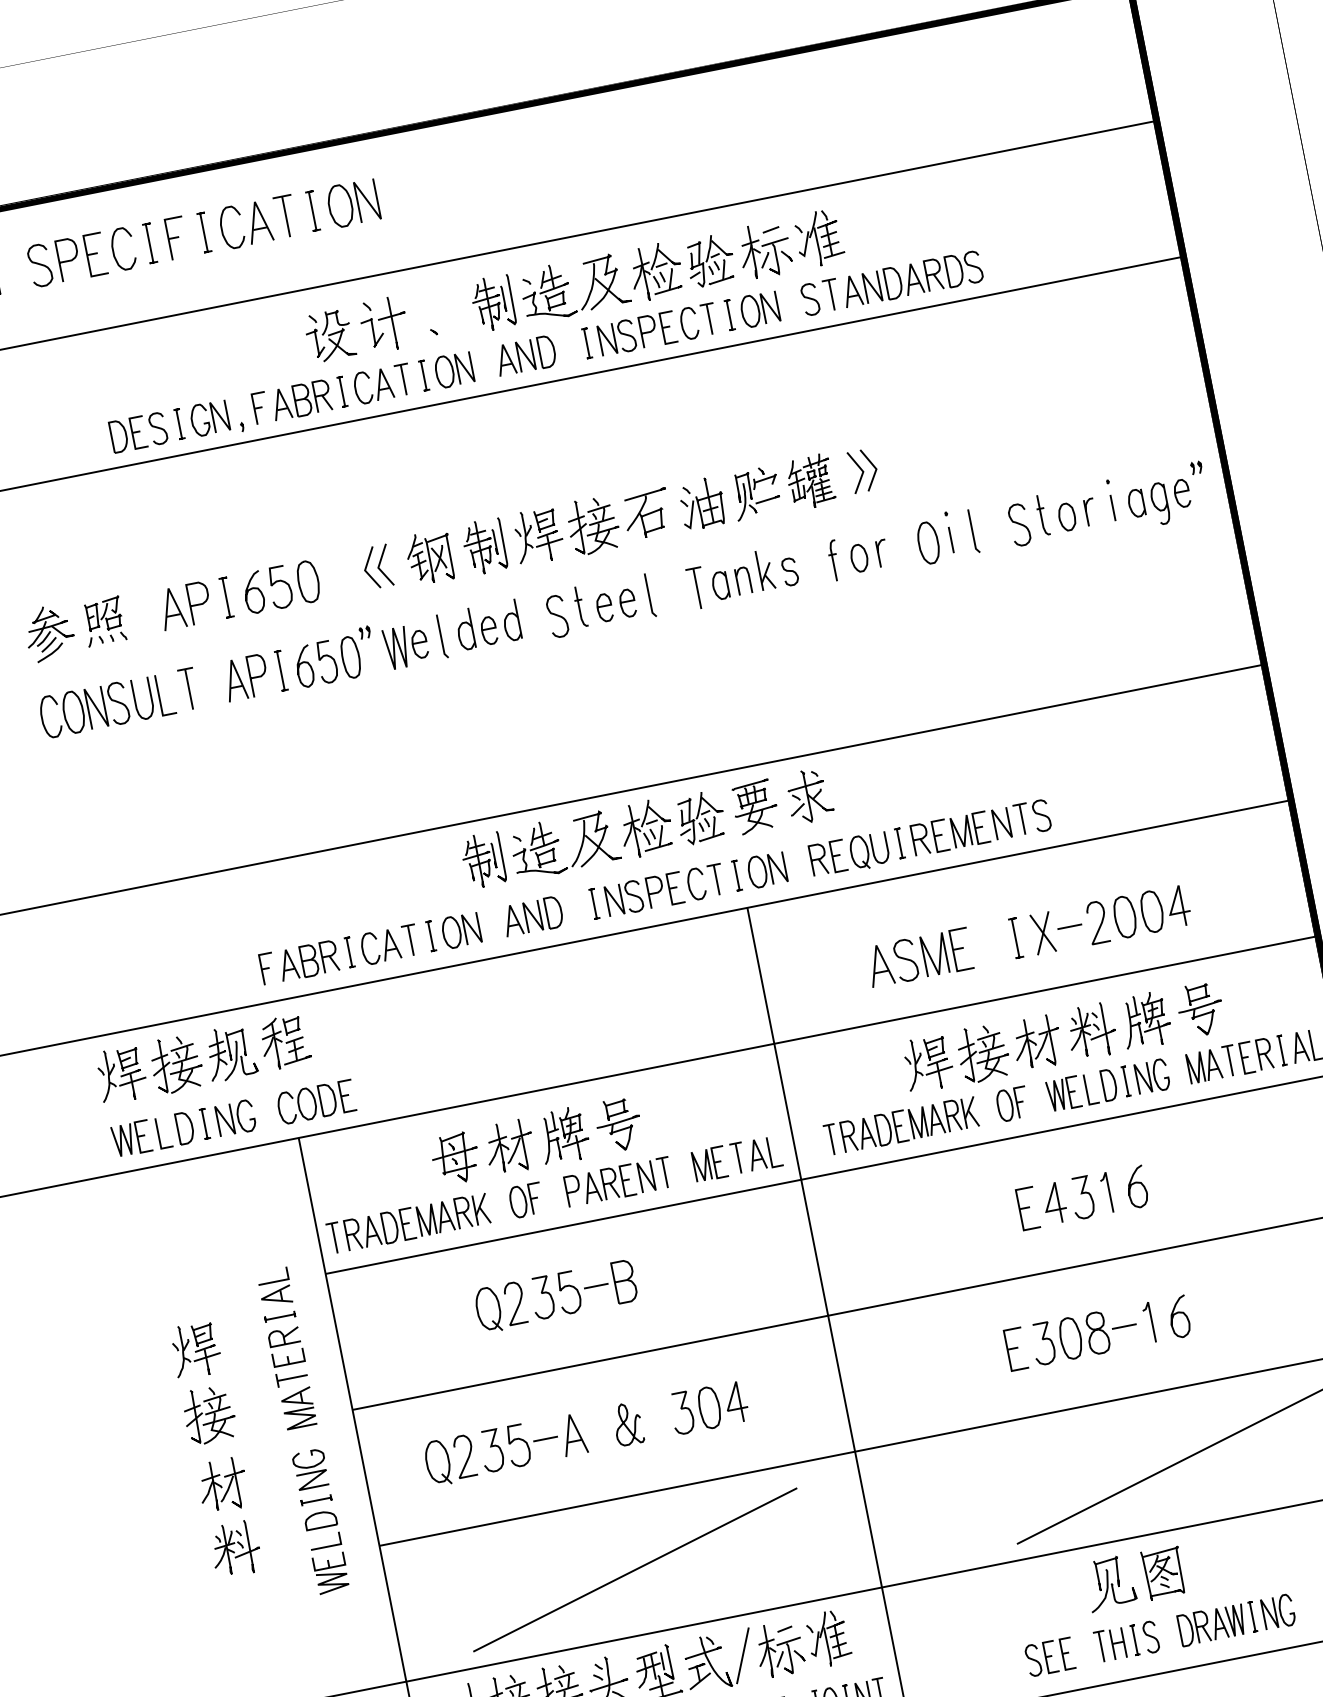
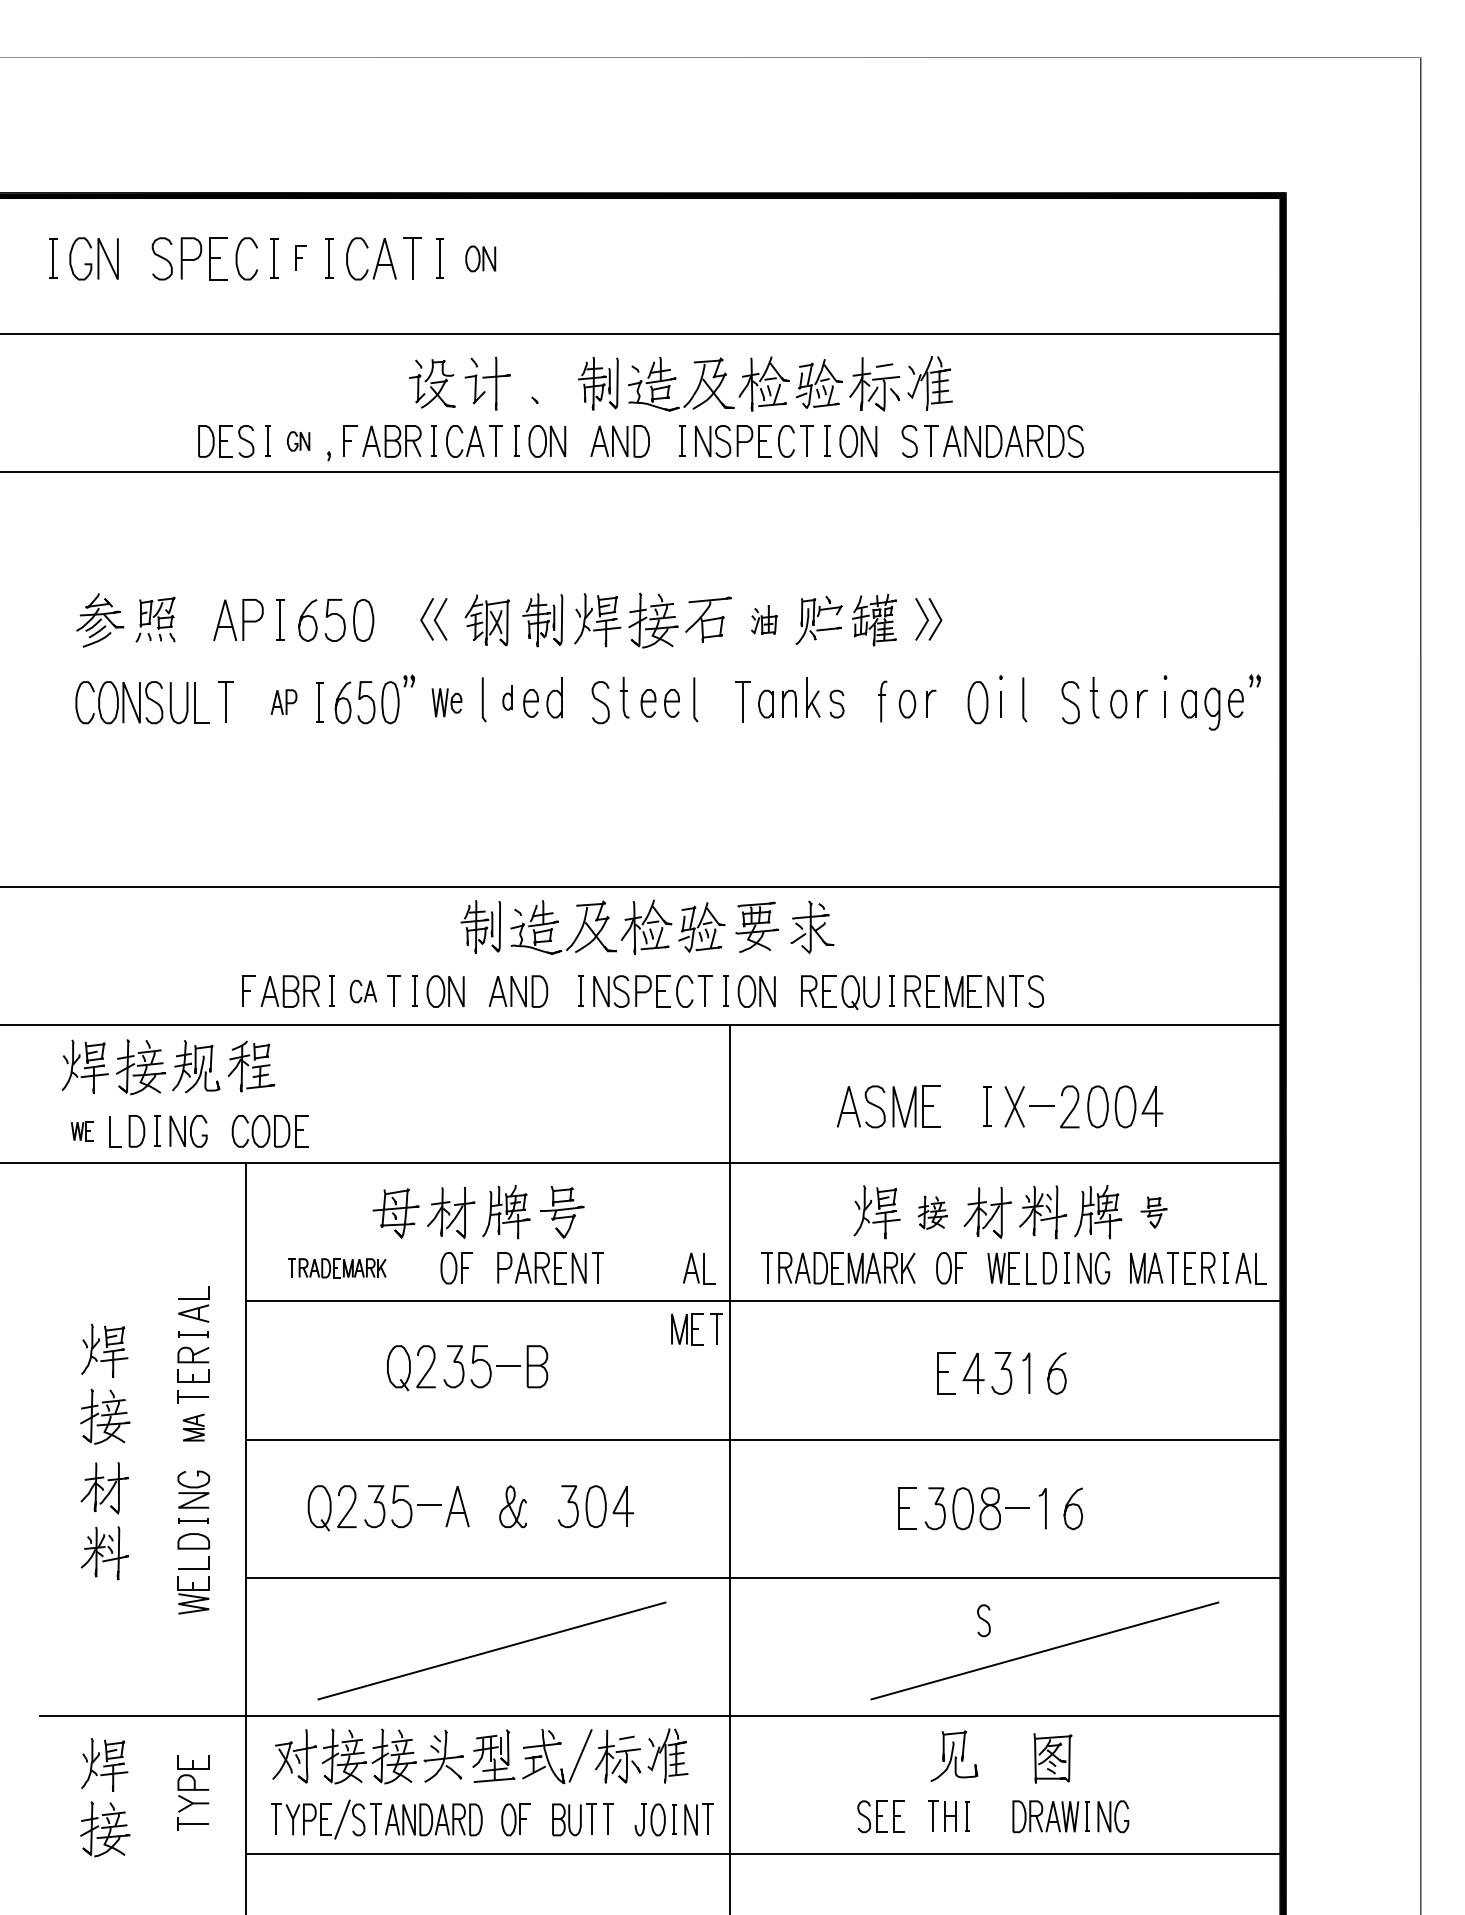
part: (352, 203) -> (480, 258), size x0.6
part: (176, 238) -> (301, 258), size x0.6
part: (209, 418) -> (298, 441), size x0.6
part: (702, 502) -> (764, 619), size x0.6
part: (464, 629) -> (507, 697), size x0.6
part: (405, 646) -> (446, 702), size x0.7
part: (245, 678) -> (283, 702), size x0.6
part: (380, 946) -> (363, 991), size x0.7
part: (1200, 1010) -> (1153, 1212), size x0.6
part: (982, 1053) -> (932, 1212), size x0.6
part: (131, 1138) -> (82, 1131), size x0.6
part: (718, 1162) -> (696, 1329), moved
part: (408, 1224) -> (337, 1268), size x0.6
part: (298, 1408) -> (193, 1427), size x0.7
part: (1163, 1573) -> (1052, 1758), moved
curve: (1150, 1637) -> (983, 1620), moved

